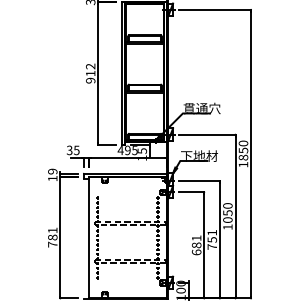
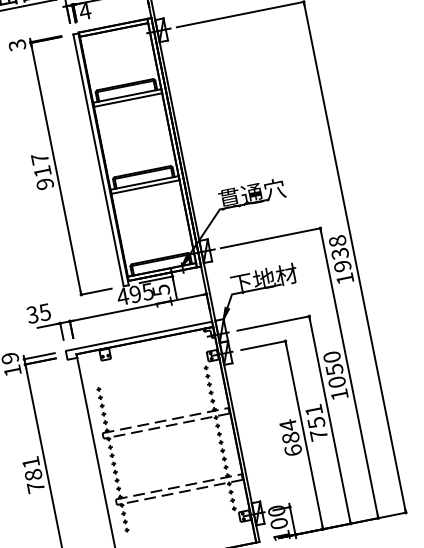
text: (90, 66) -> (39, 159), 912 -> 917
text: (243, 150) -> (340, 253), 1850 -> 1938
text: (196, 238) -> (288, 425), 681 -> 684

